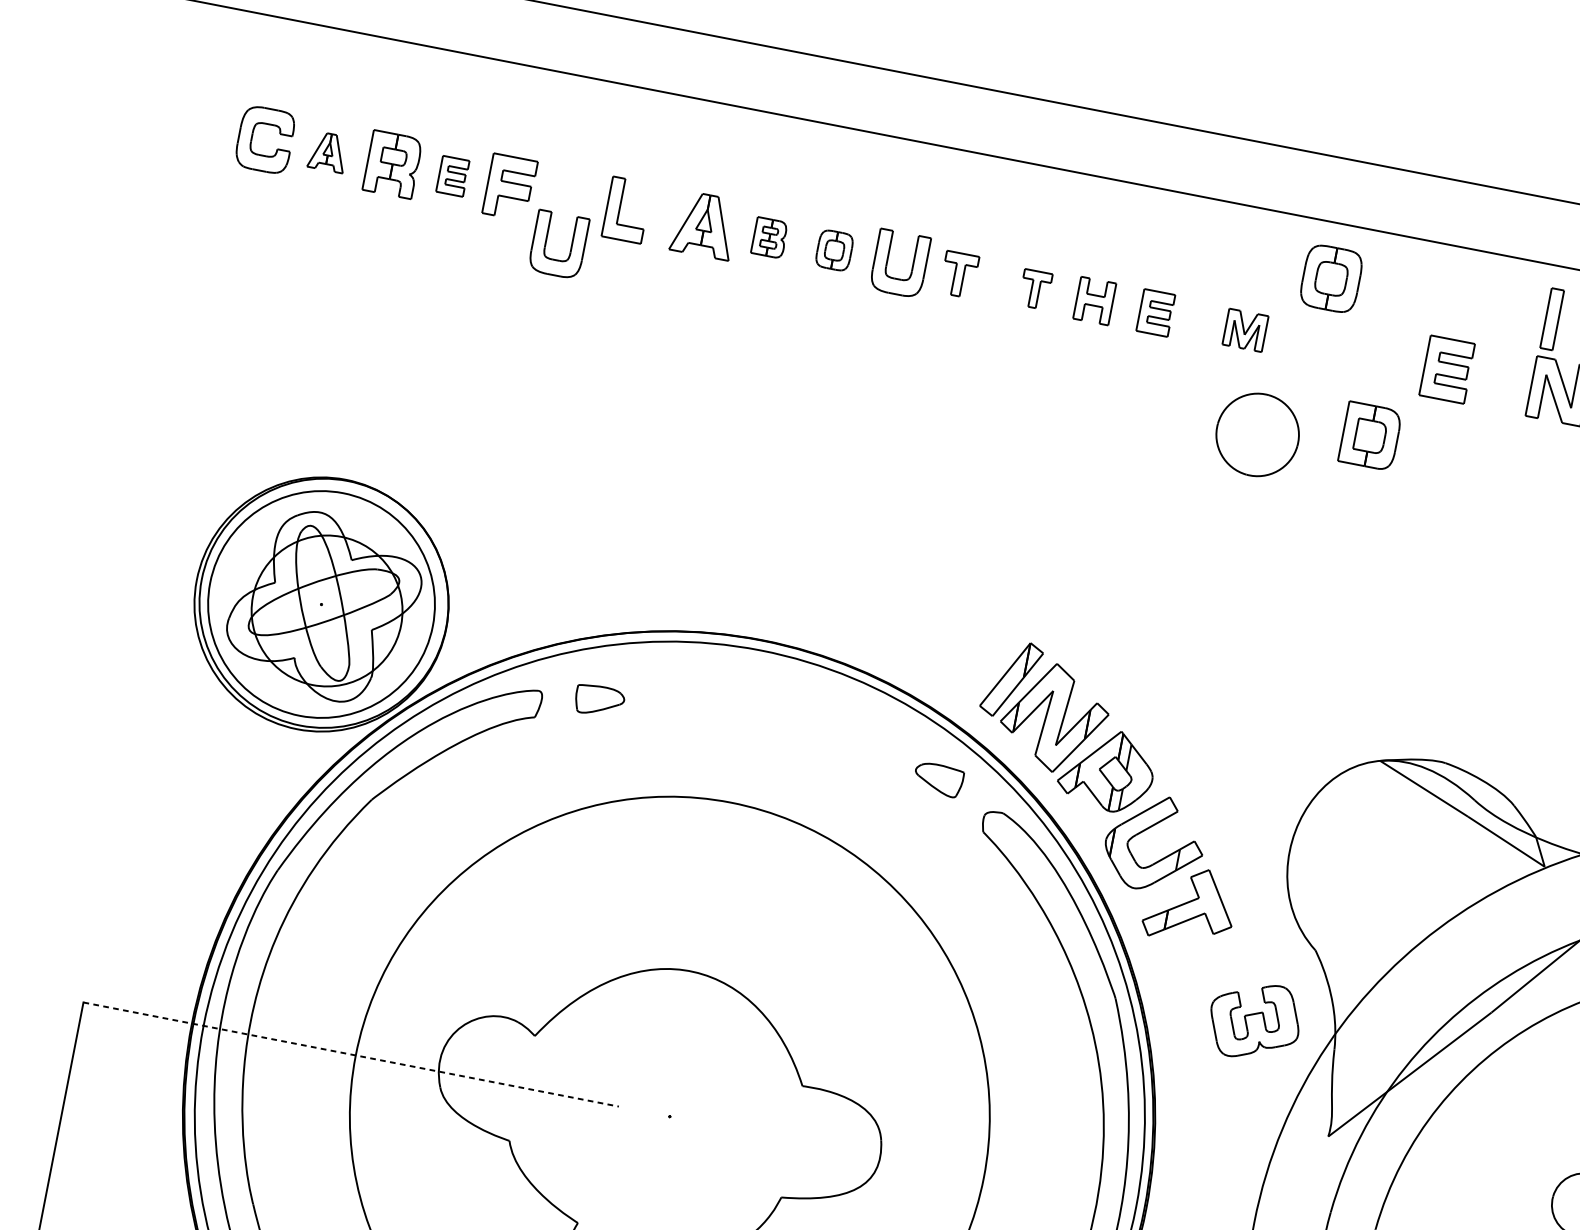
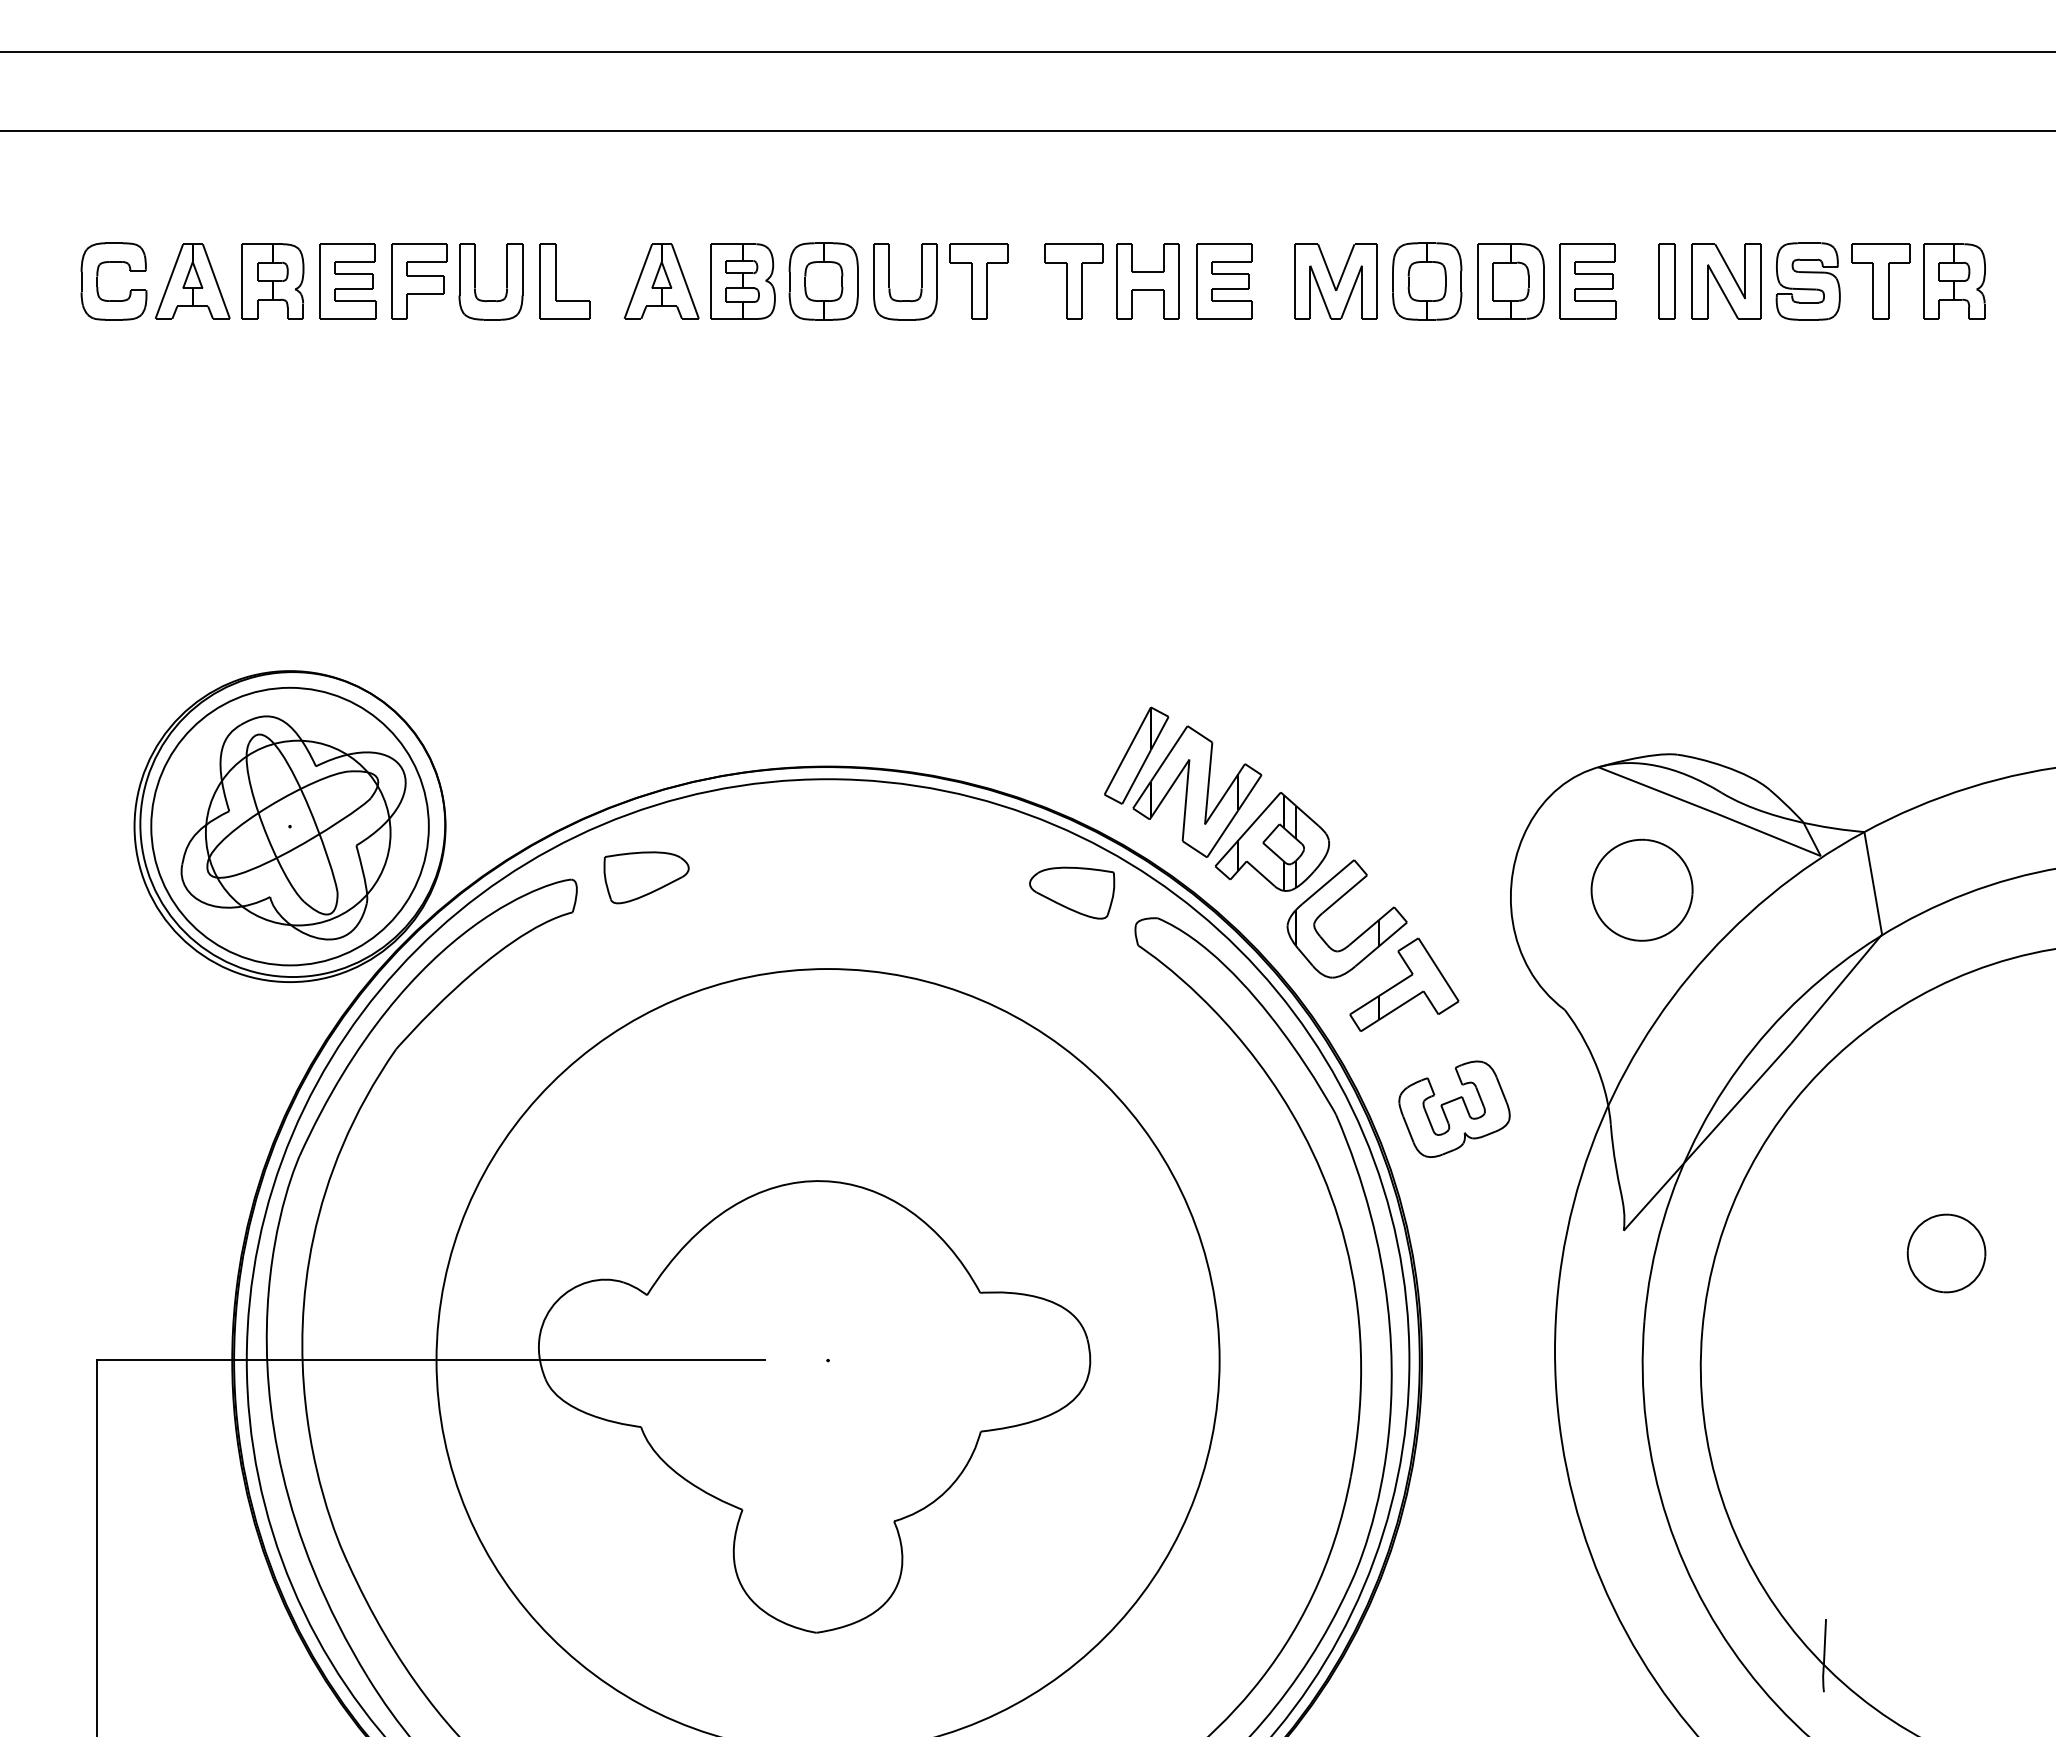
part: (328, 152) -> (192, 281), size x1.67
part: (452, 176) -> (347, 281), size x1.67
part: (769, 237) -> (742, 281), size x1.67
part: (546, 241) -> (475, 281), moved
part: (834, 250) -> (823, 281), size x1.67
part: (958, 274) -> (978, 281), size x1.43
part: (1331, 278) -> (1427, 281), moved
part: (1034, 289) -> (1073, 281), size x1.67
part: (1094, 300) -> (1147, 281), size x1.43
part: (1156, 312) -> (1224, 281), size x1.43
part: (1551, 319) -> (1666, 281), moved
part: (1245, 330) -> (1335, 281), size x1.67
part: (1257, 434) -> (1641, 889), moved
part: (1370, 436) -> (1510, 281), moved
part: (599, 700) -> (646, 877), size x1.43
part: (938, 779) -> (1072, 892), size x1.43
part: (1254, 1020) -> (1454, 1108), moved
line: (350, 1054) -> (430, 1360), dashed -> solid

